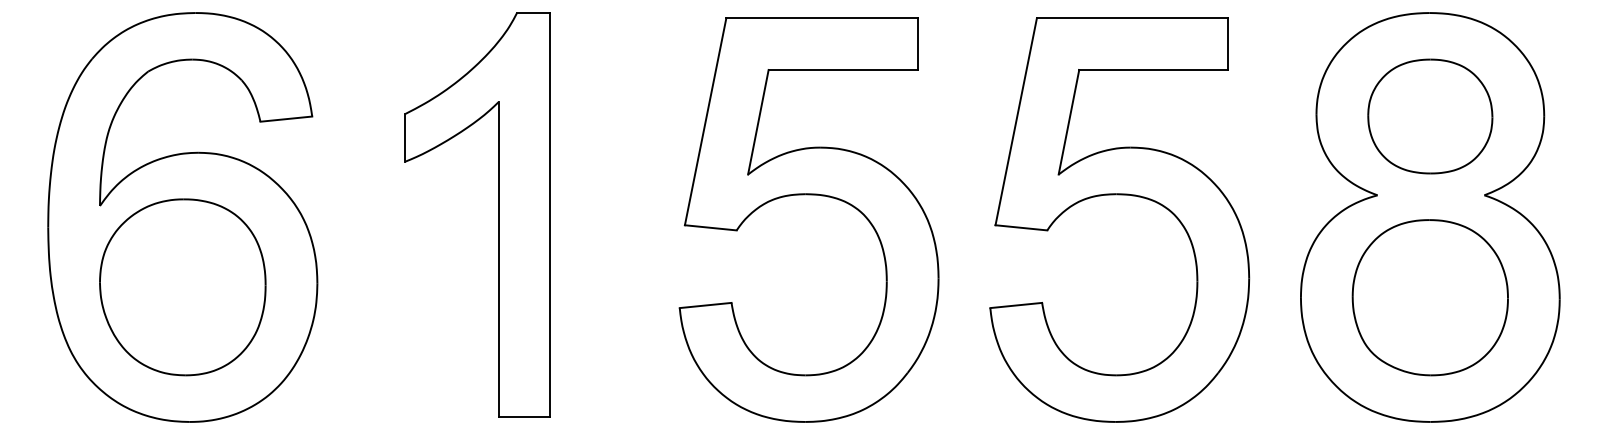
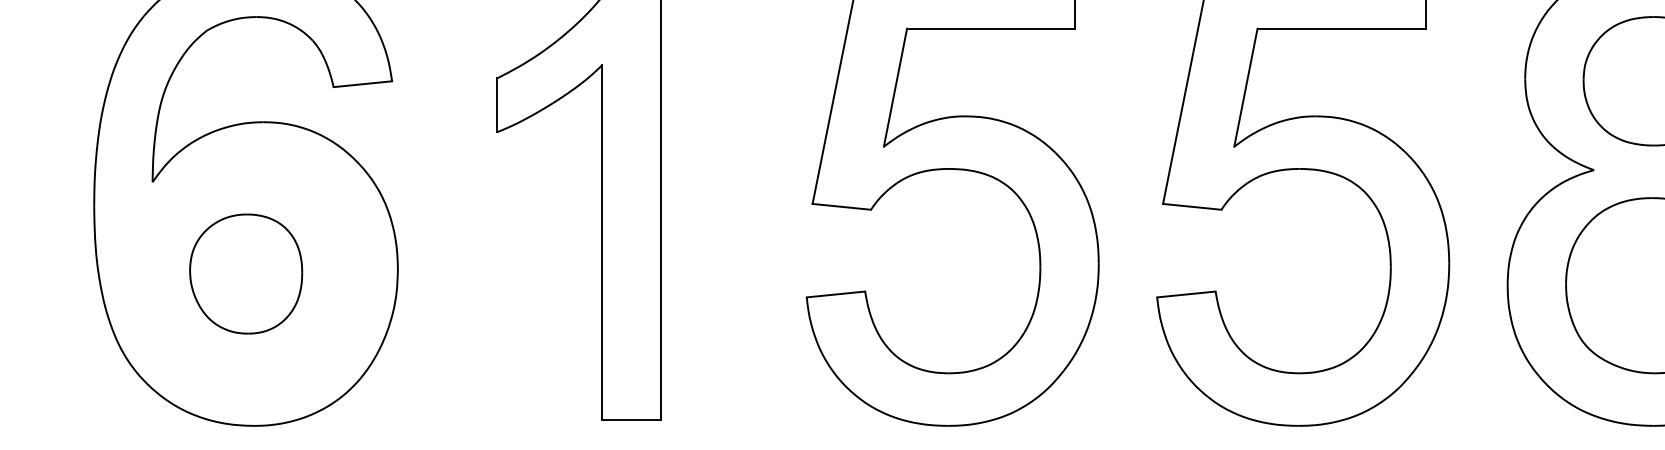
part: (182, 287) -> (245, 274), size x0.6

